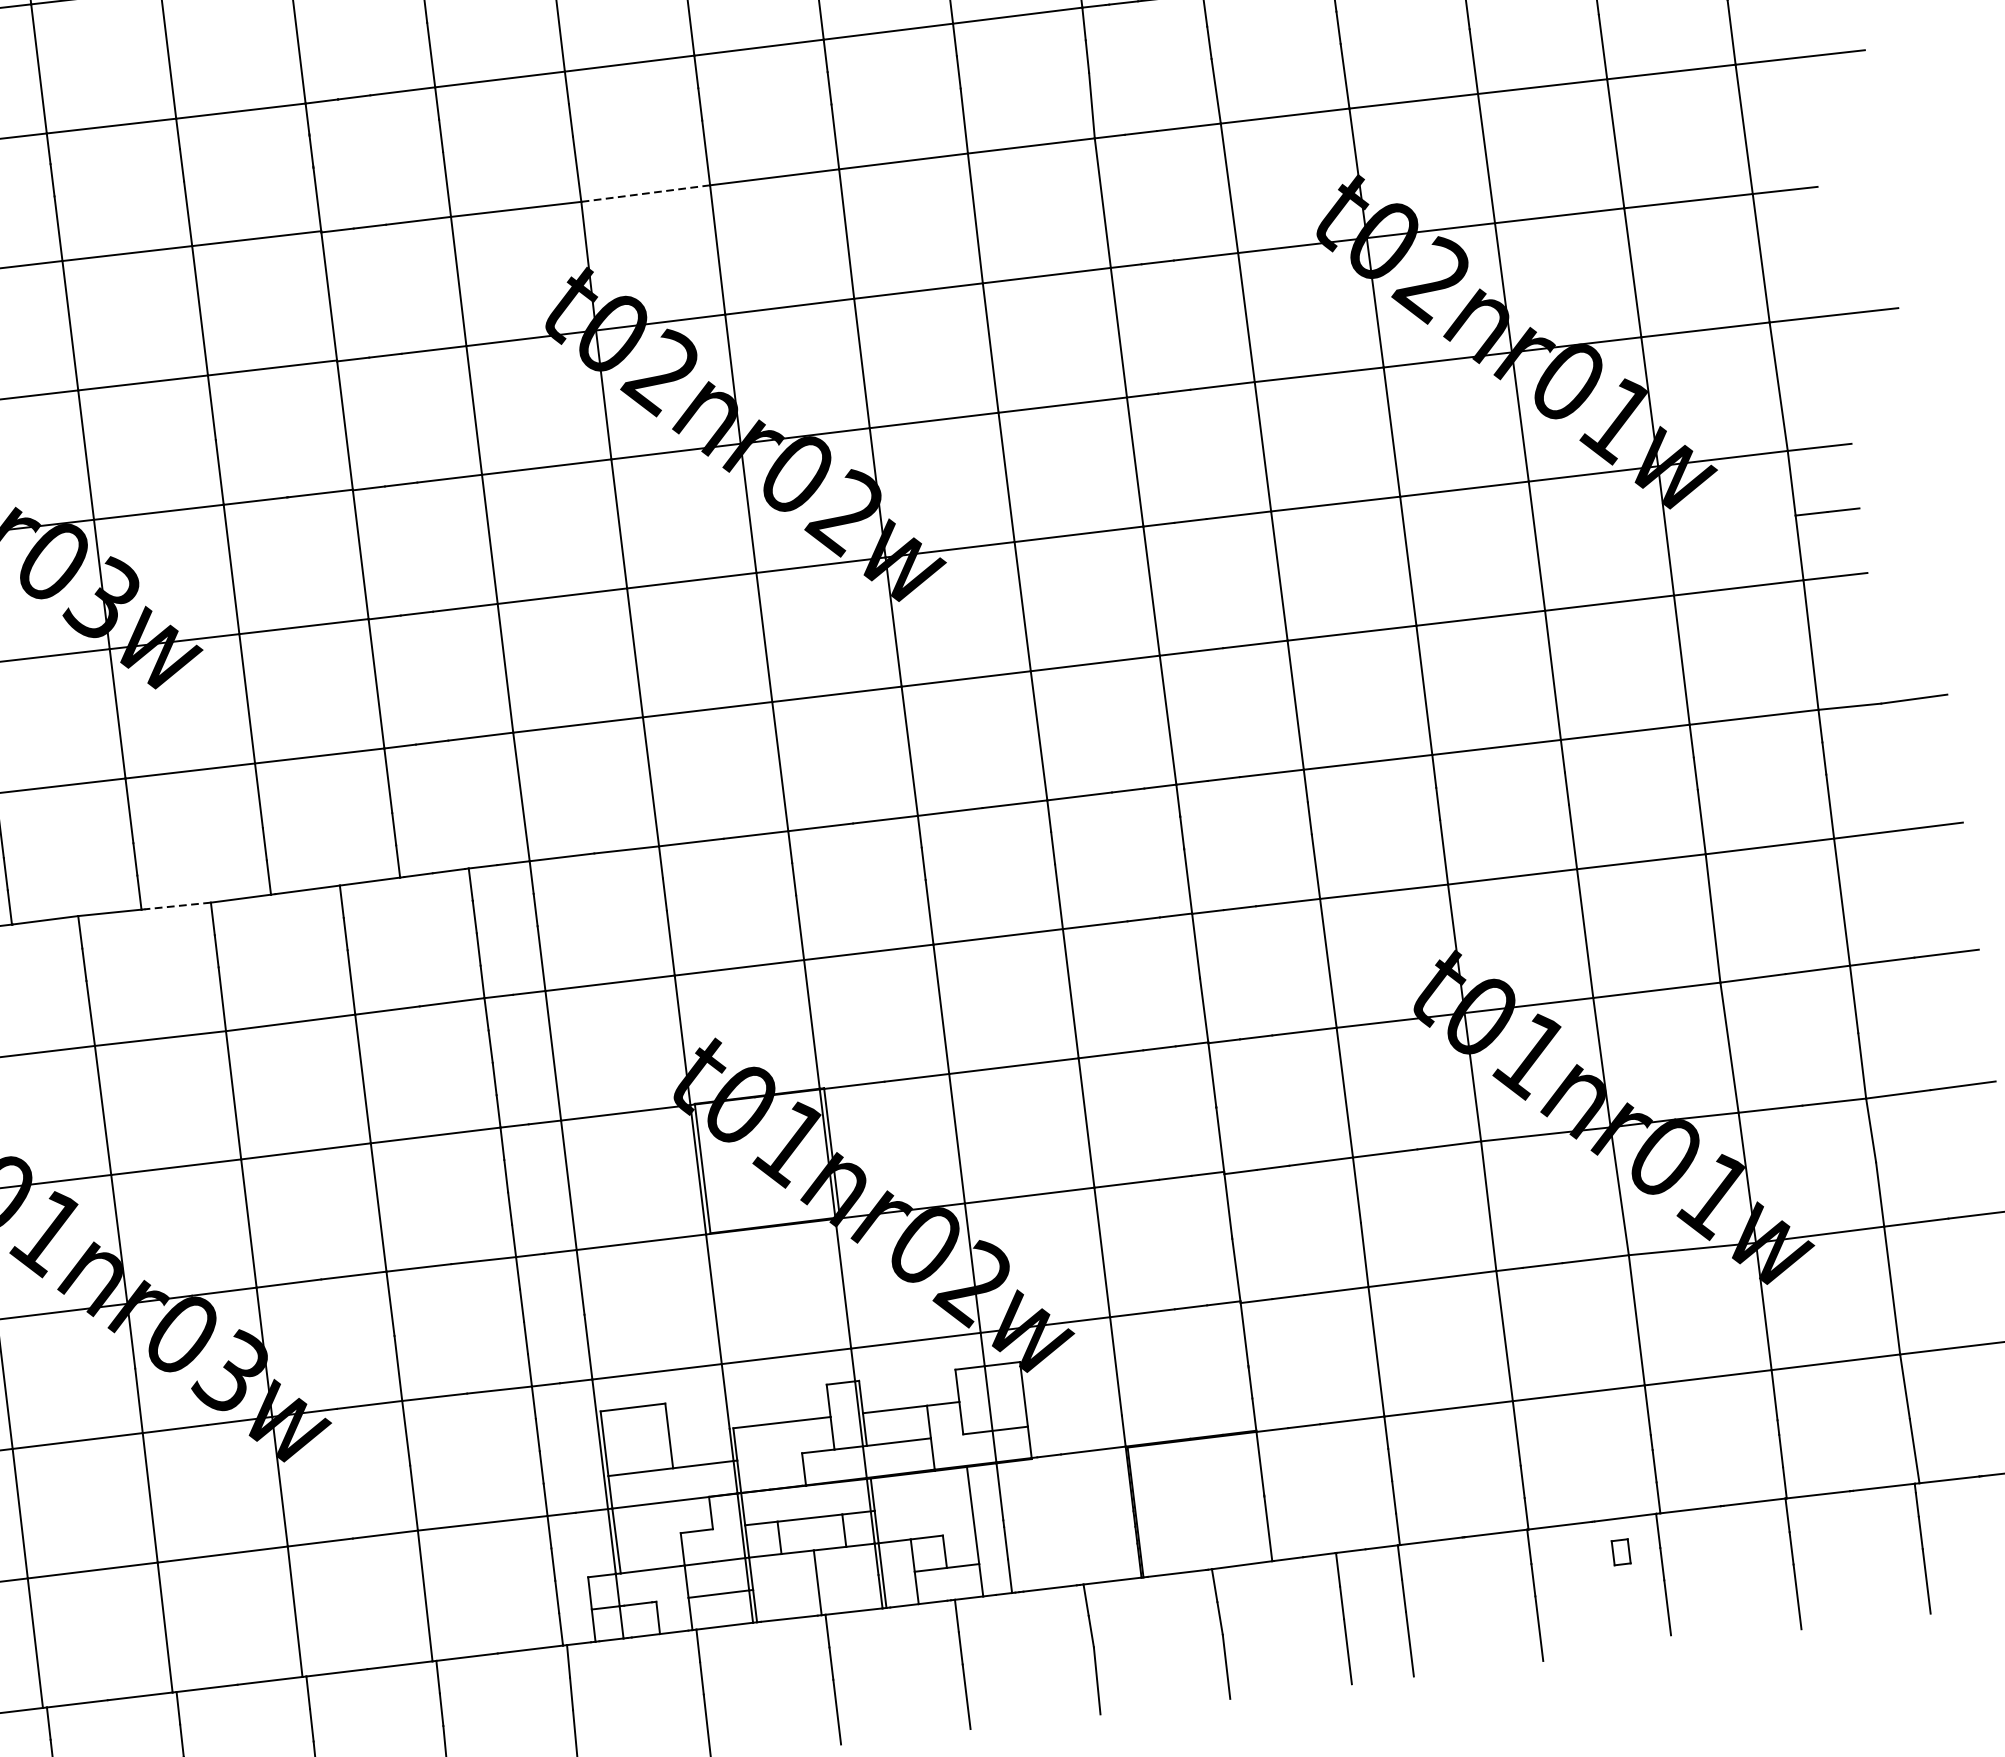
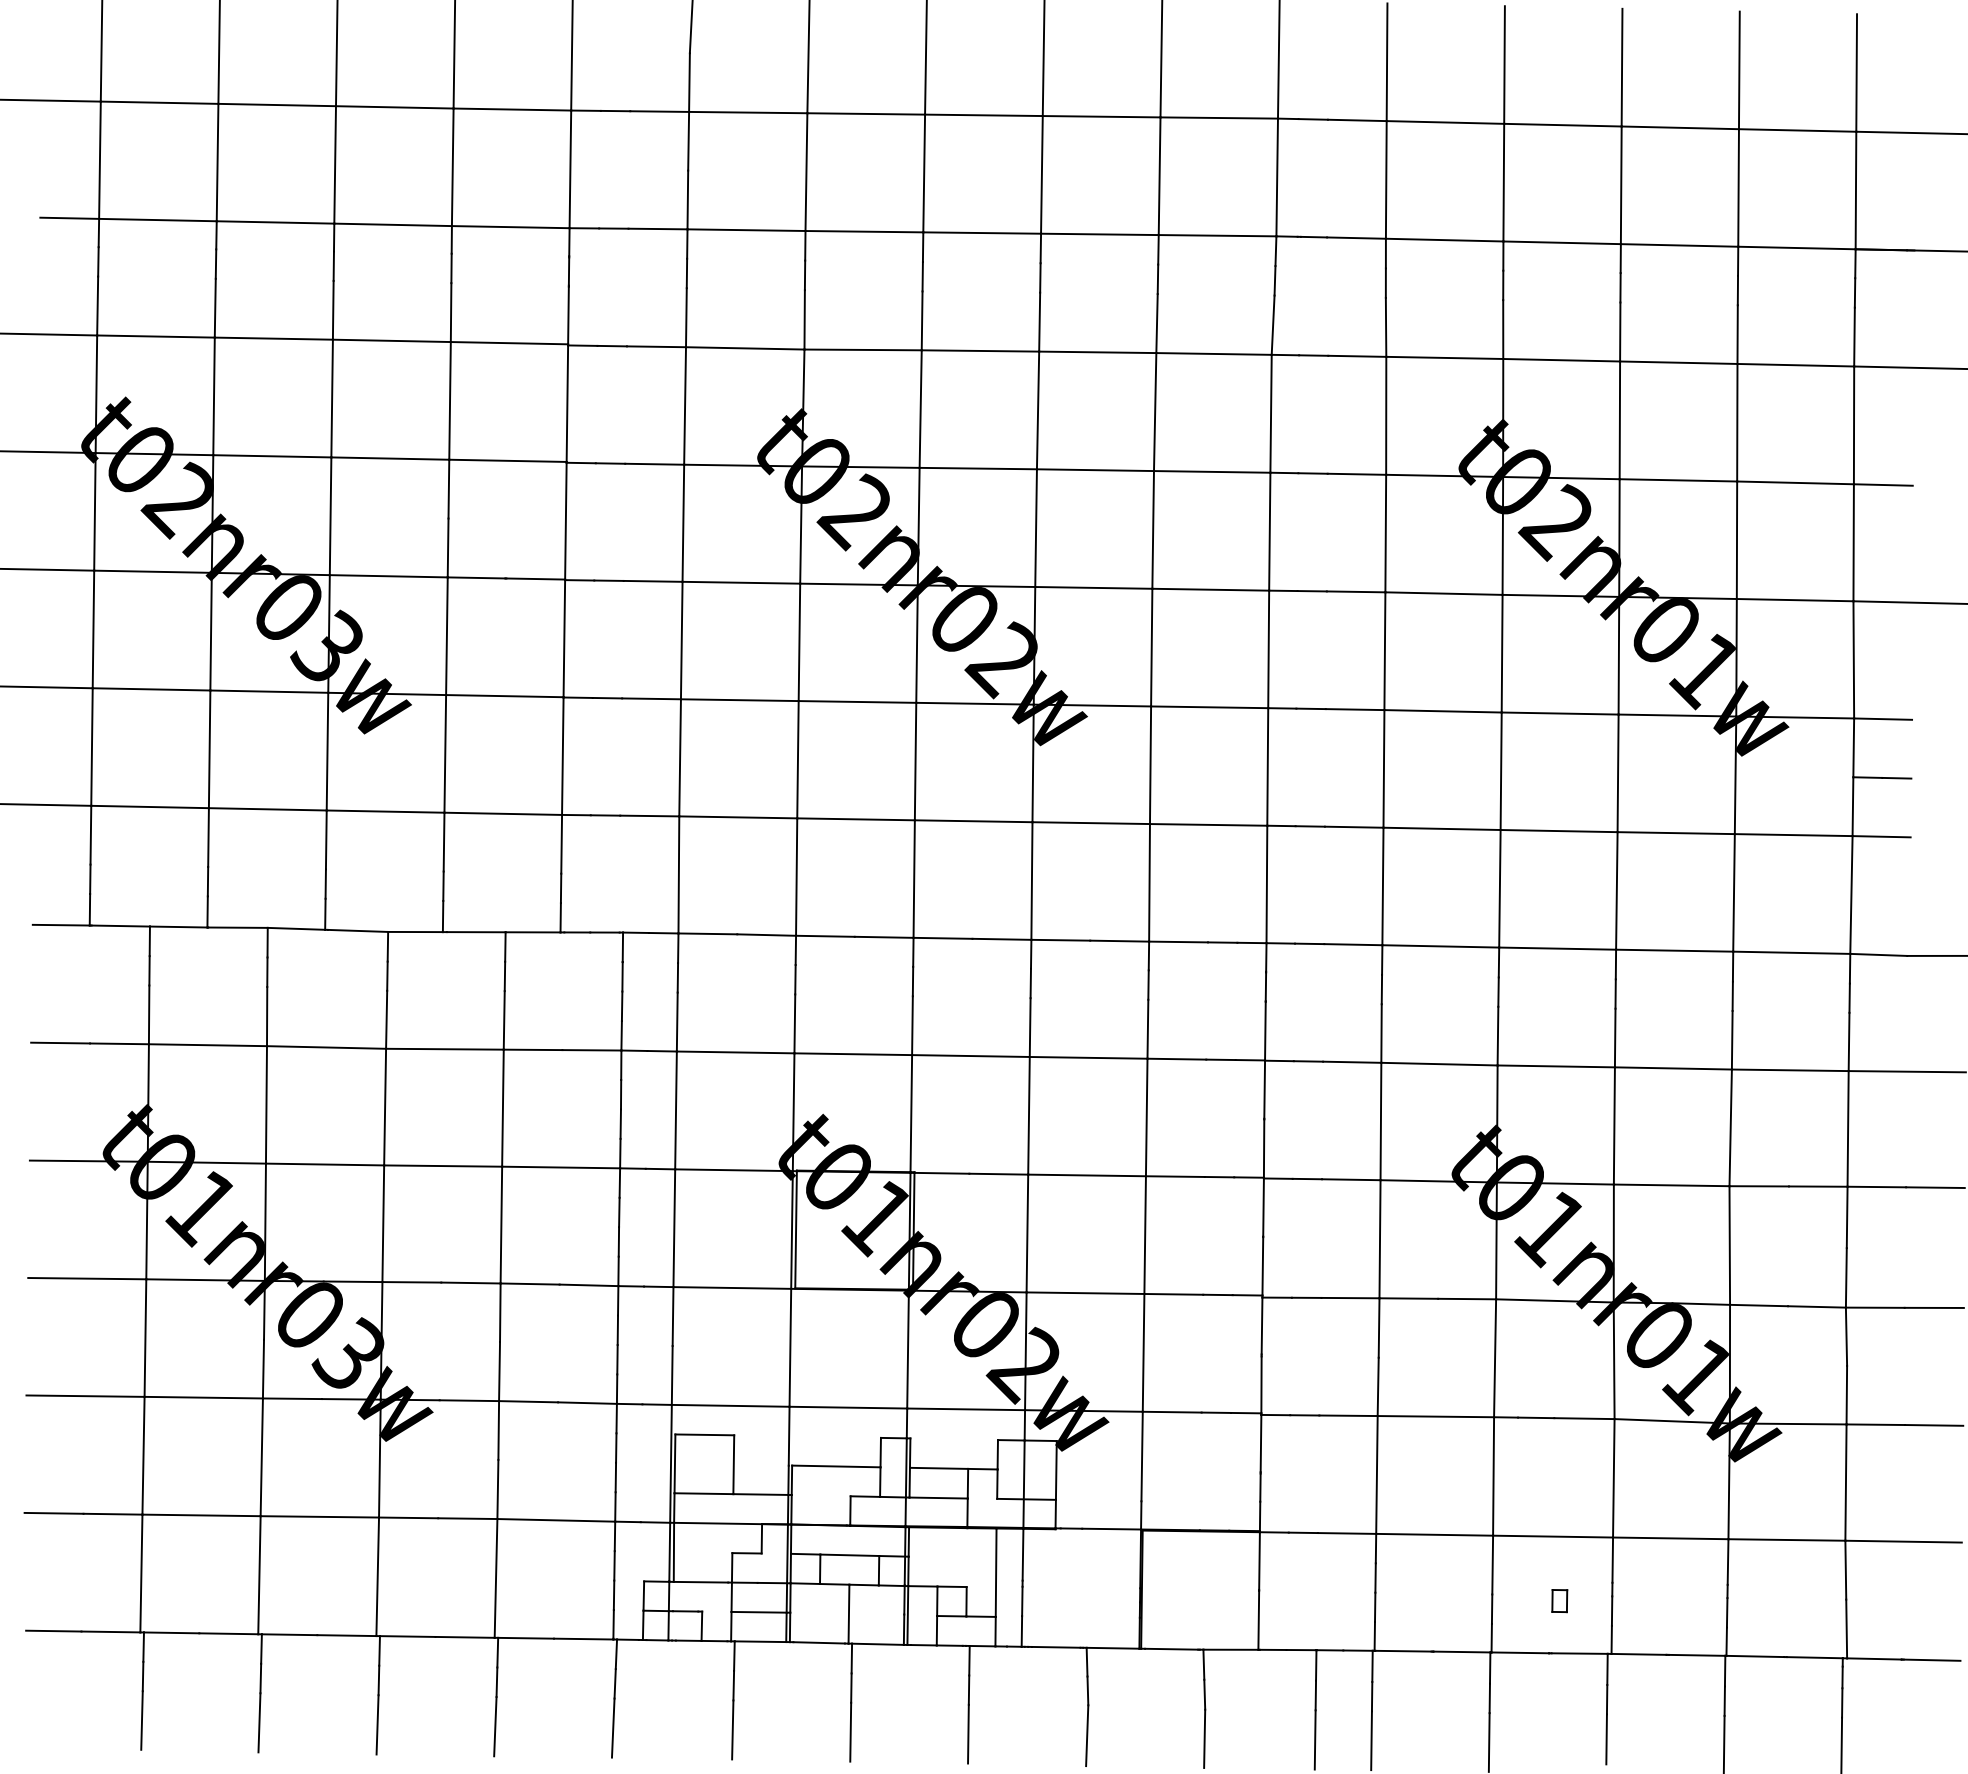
line: (646, 193) -> (863, 349), dashed -> solid
line: (177, 905) -> (357, 930), dashed -> solid
part: (1620, 1552) -> (1559, 1601), moved

